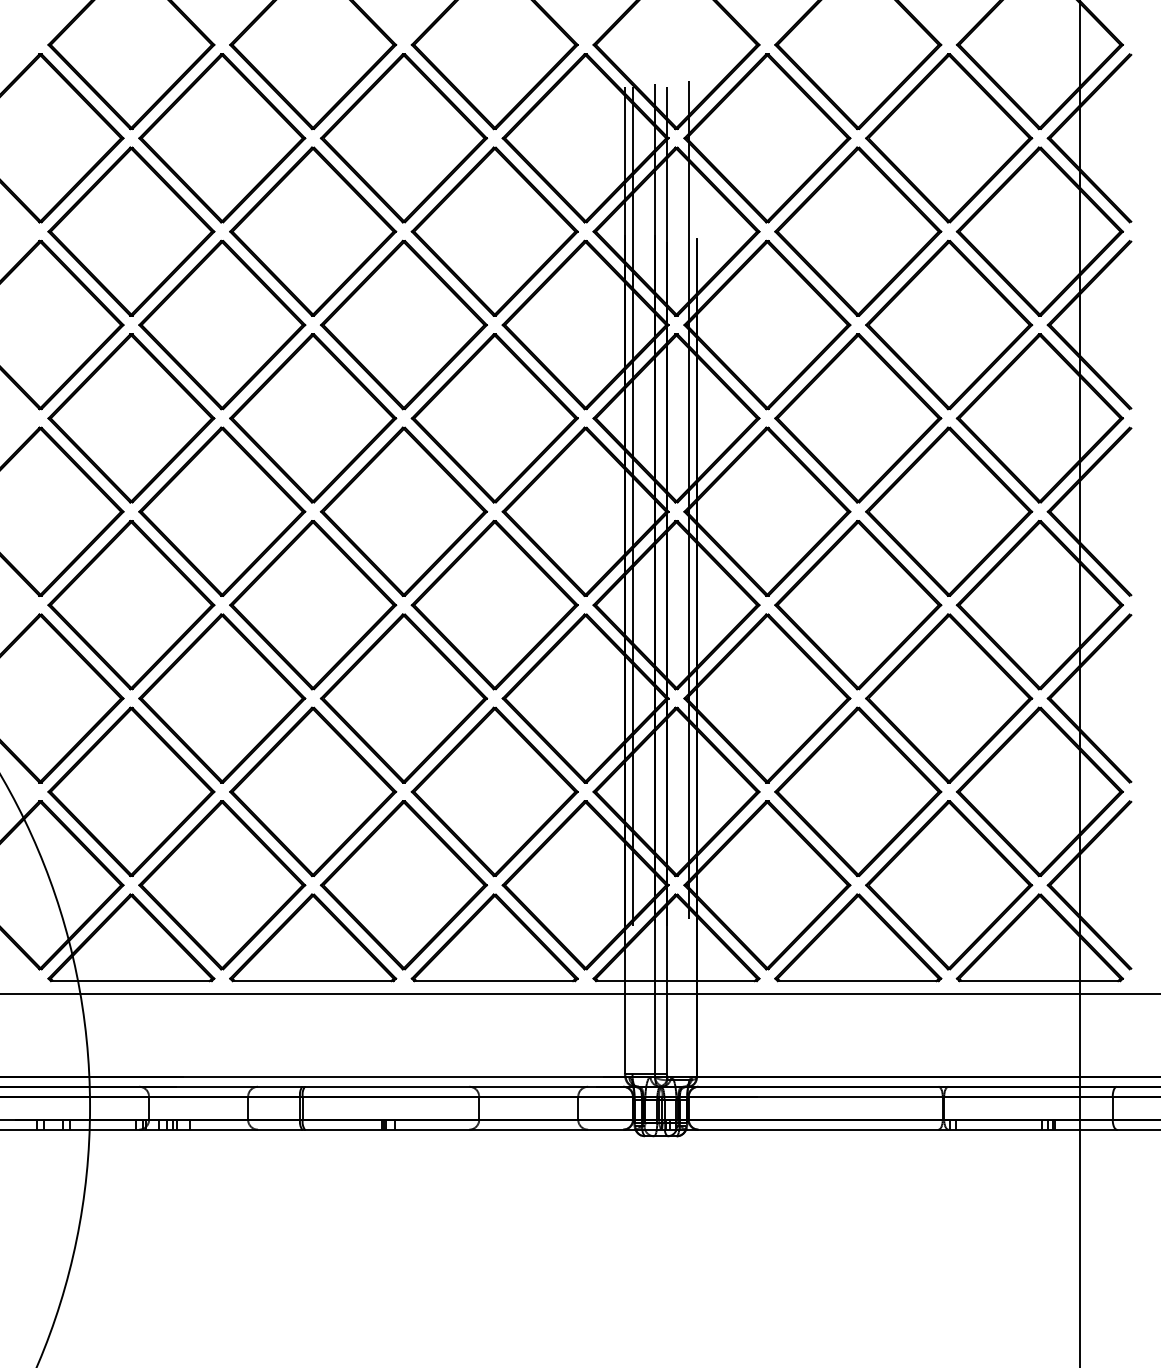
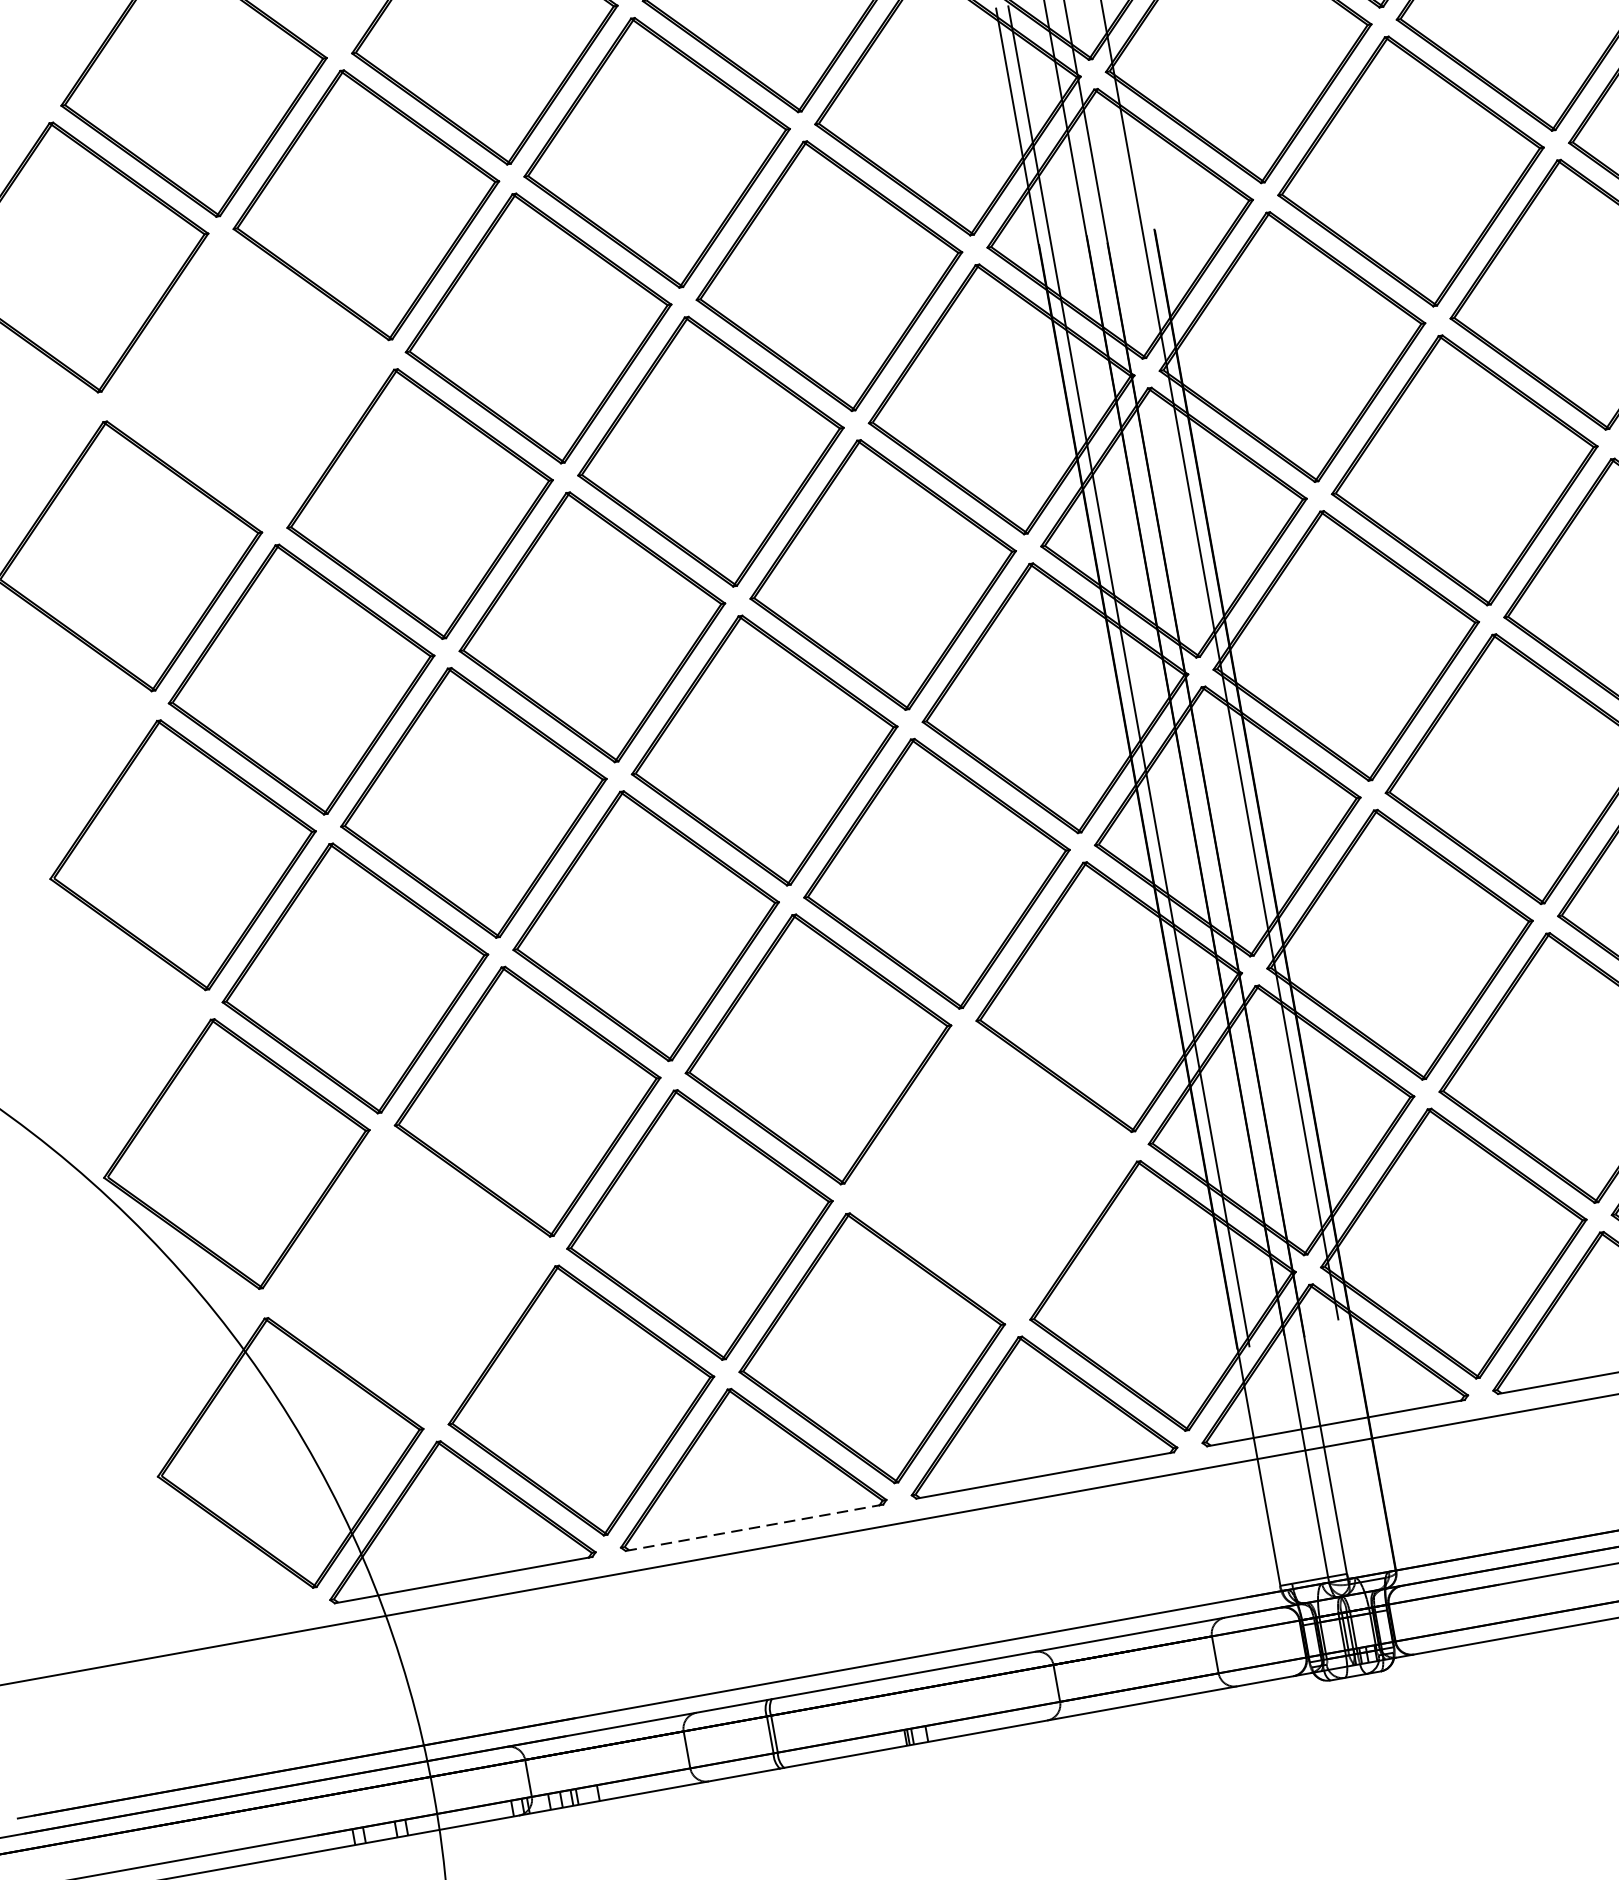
part: (131, 231) -> (247, 380), removed
part: (131, 791) -> (409, 1276), removed
part: (494, 791) -> (990, 1172), removed
line: (312, 981) -> (753, 1528), solid -> dashed

